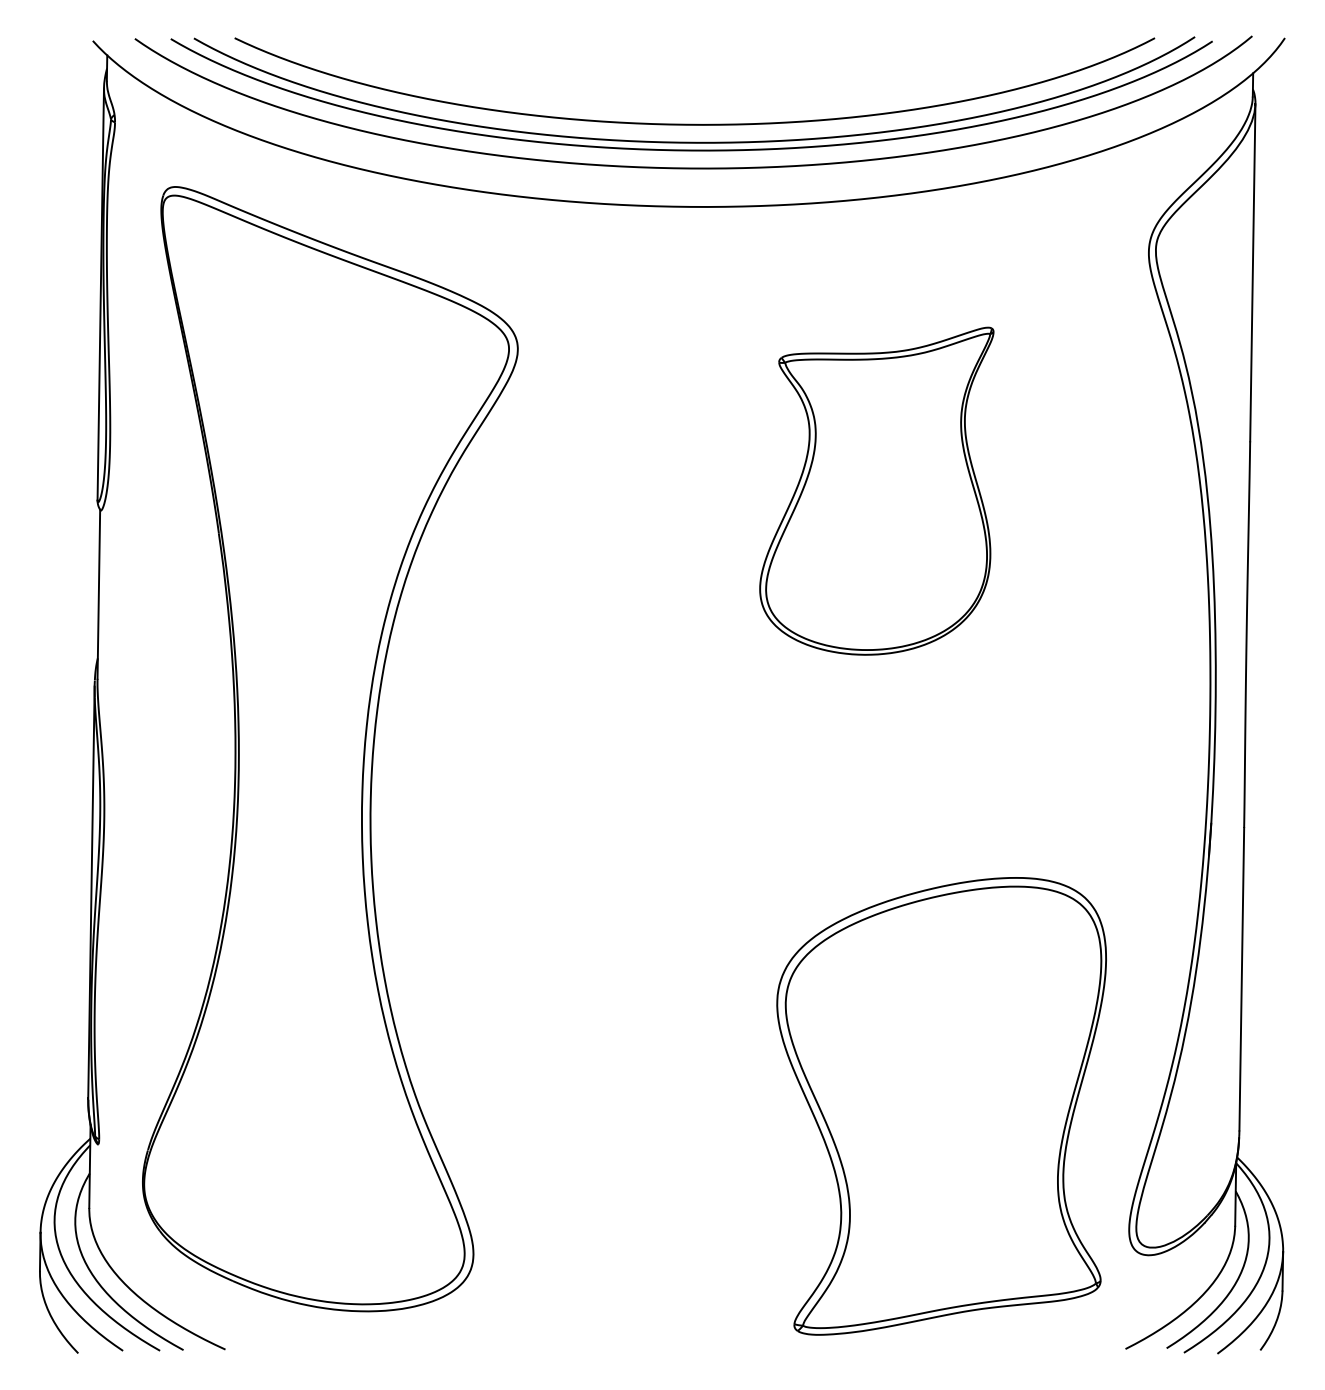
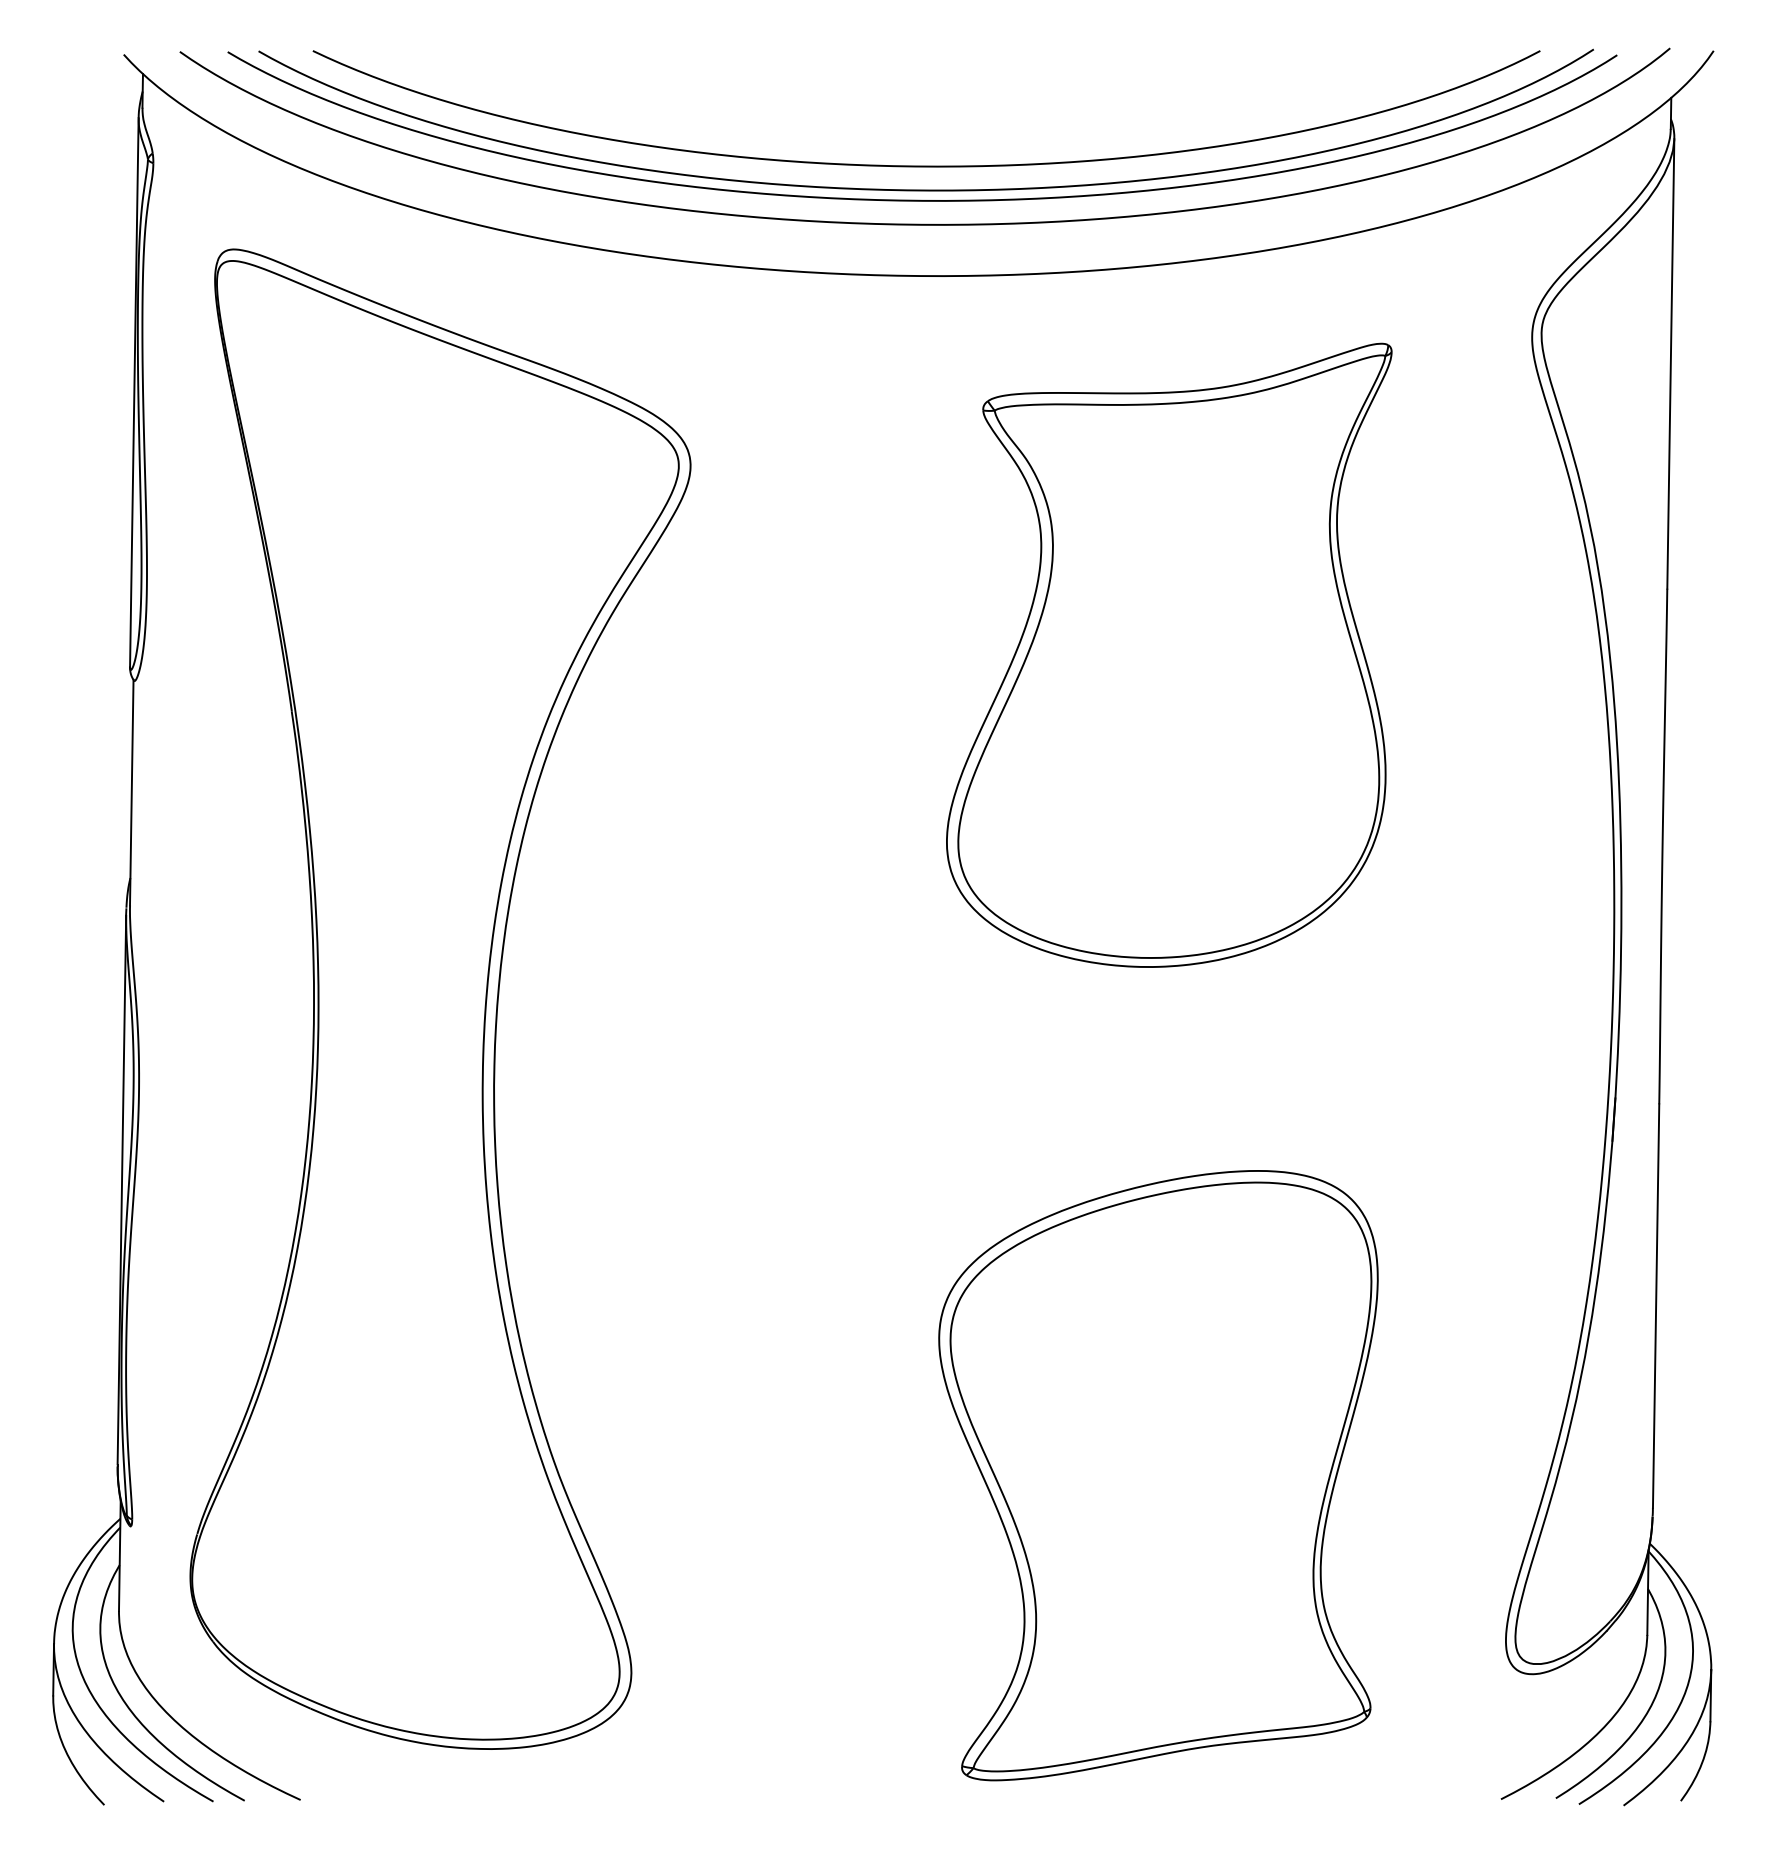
part: (876, 490) -> (1168, 654), size x1.43
part: (941, 1106) -> (1158, 1475), moved

